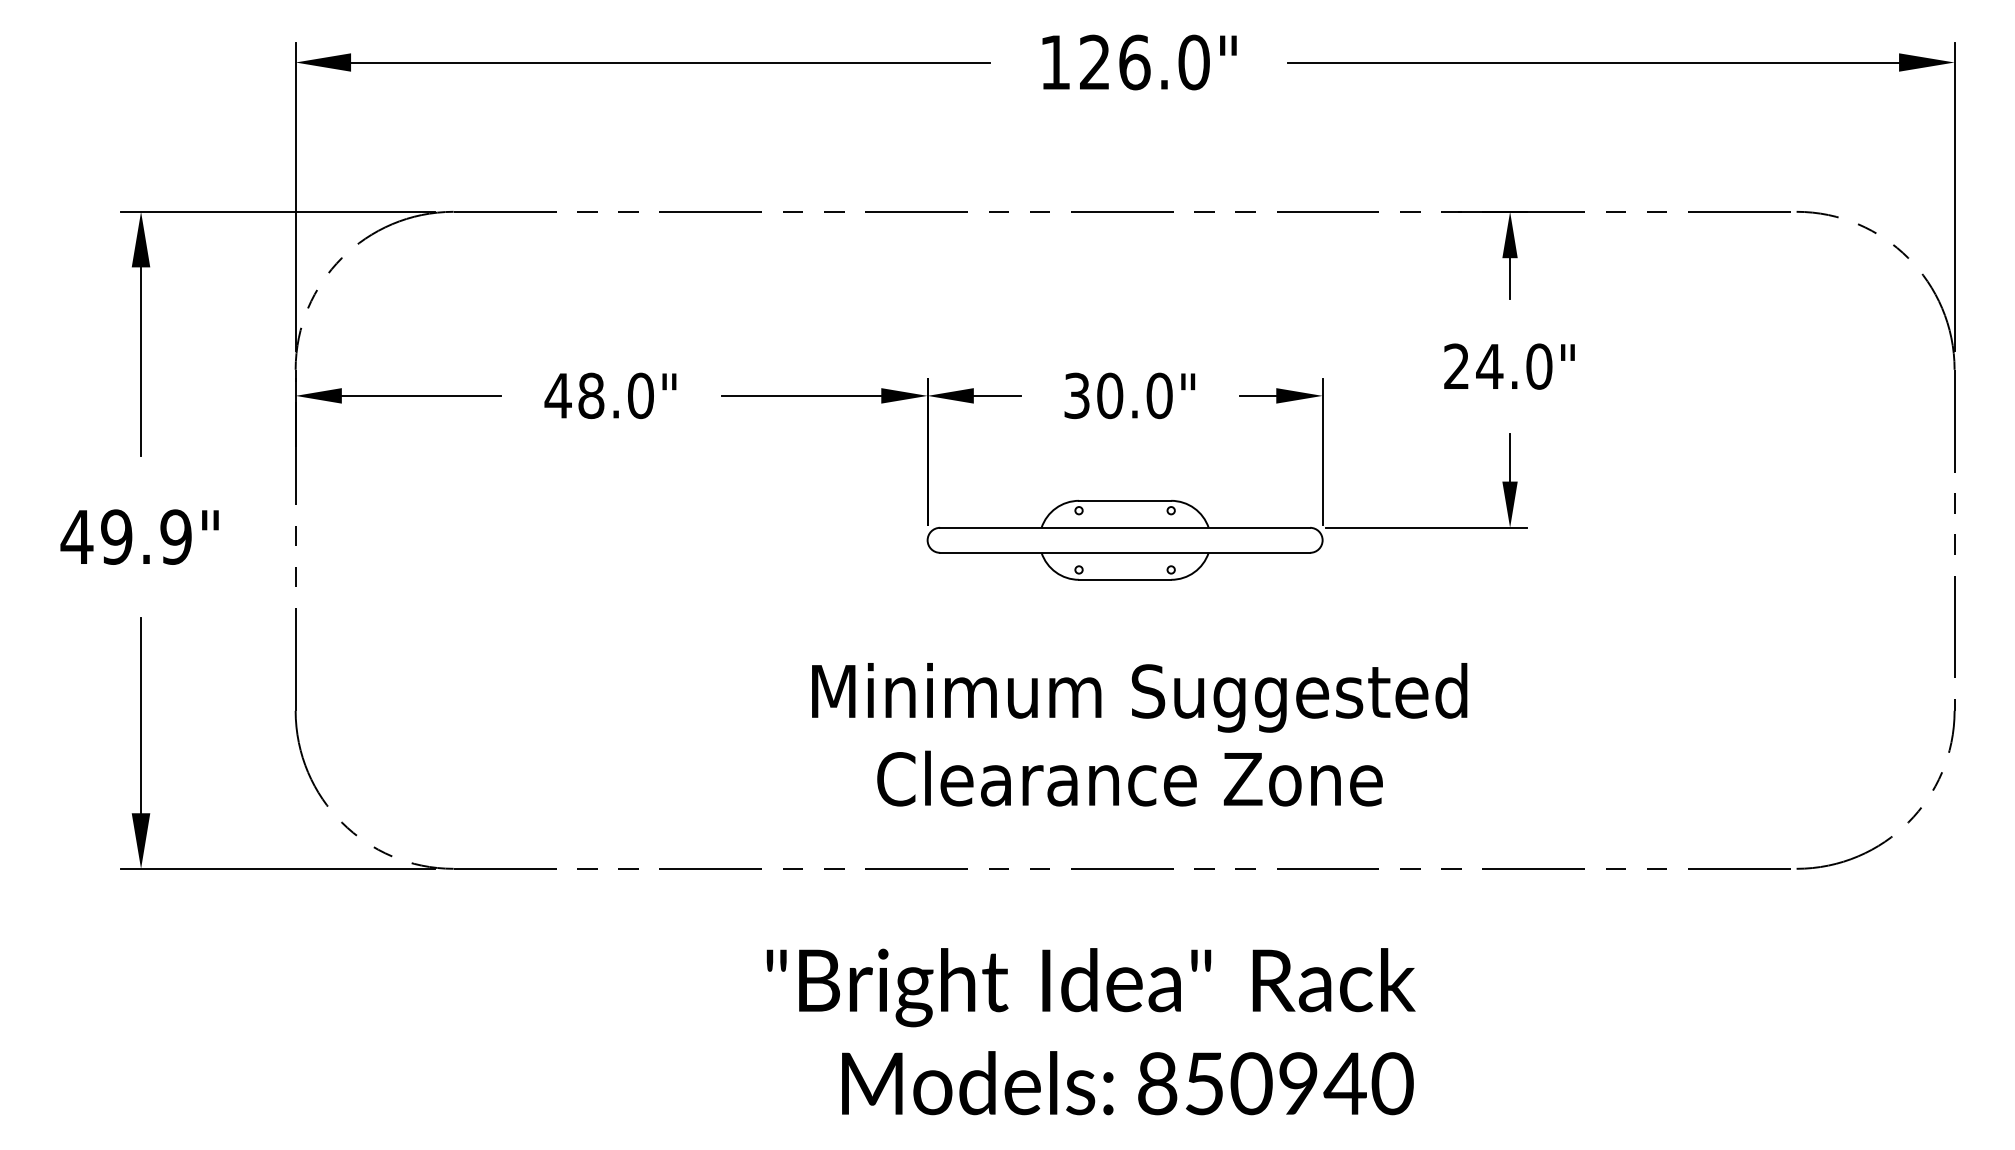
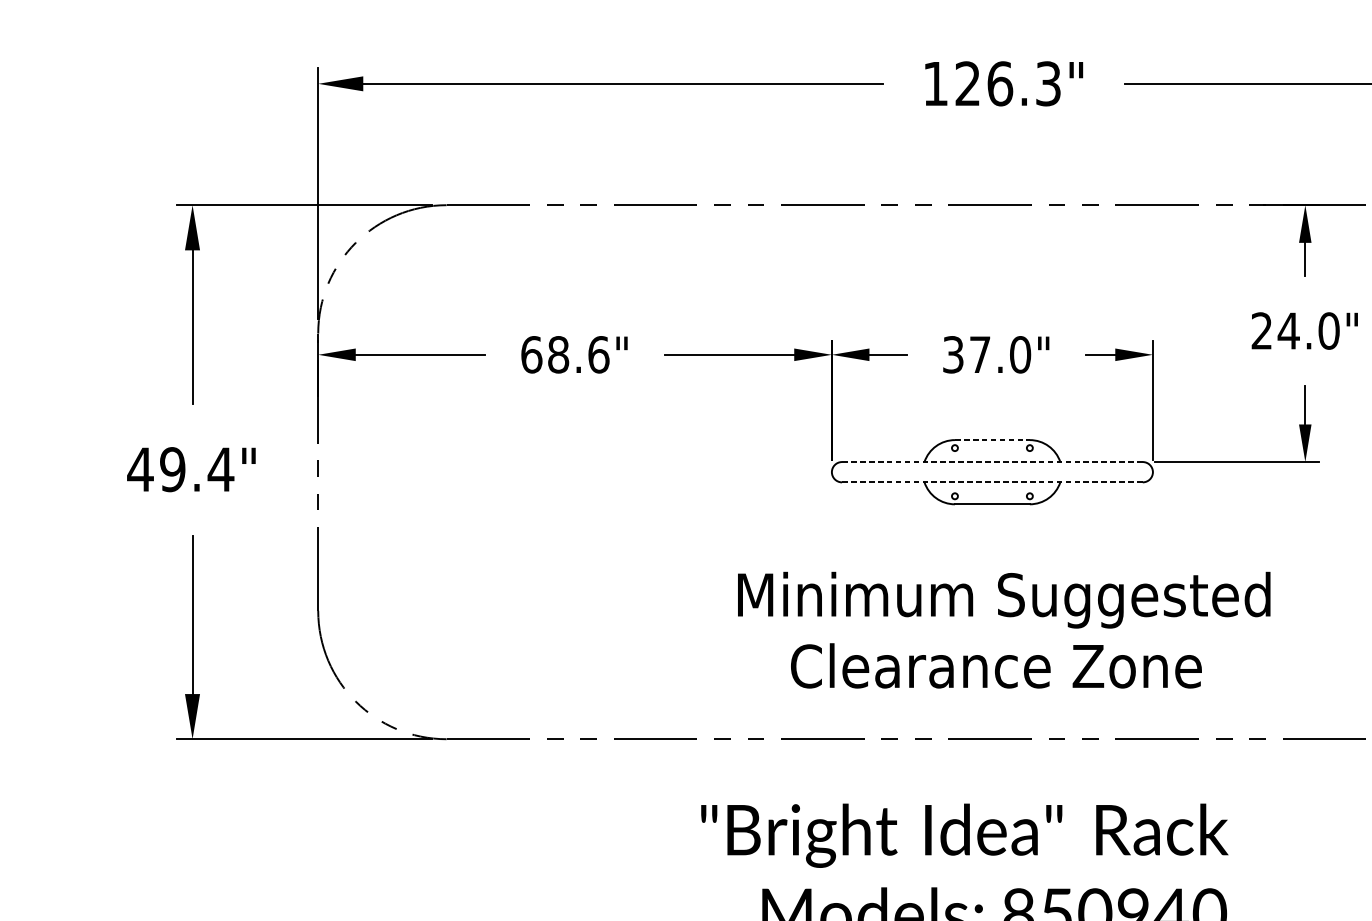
text: (1193, 62) -> (1047, 83), 126.0" -> 126.3"
text: (599, 395) -> (565, 354), 48.0" -> 68.6"
text: (1110, 395) -> (980, 354), 30.0" -> 37.0"
line: (1125, 500) -> (992, 439), solid -> dashed
line: (1125, 527) -> (992, 461), solid -> dashed
text: (175, 536) -> (220, 469), 49.9" -> 49.4"
line: (1125, 552) -> (992, 482), solid -> dashed

